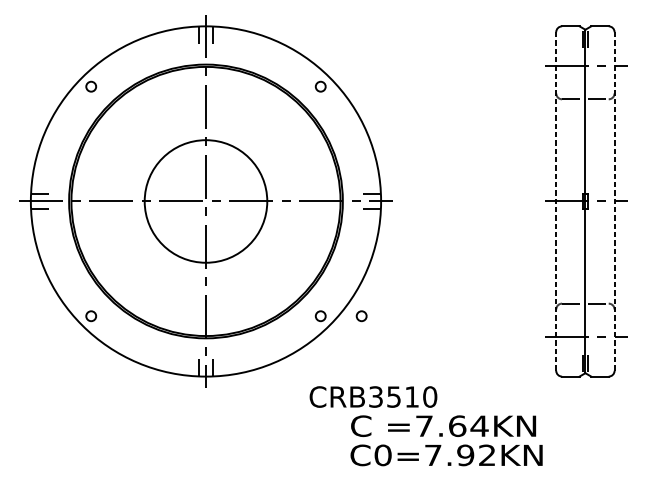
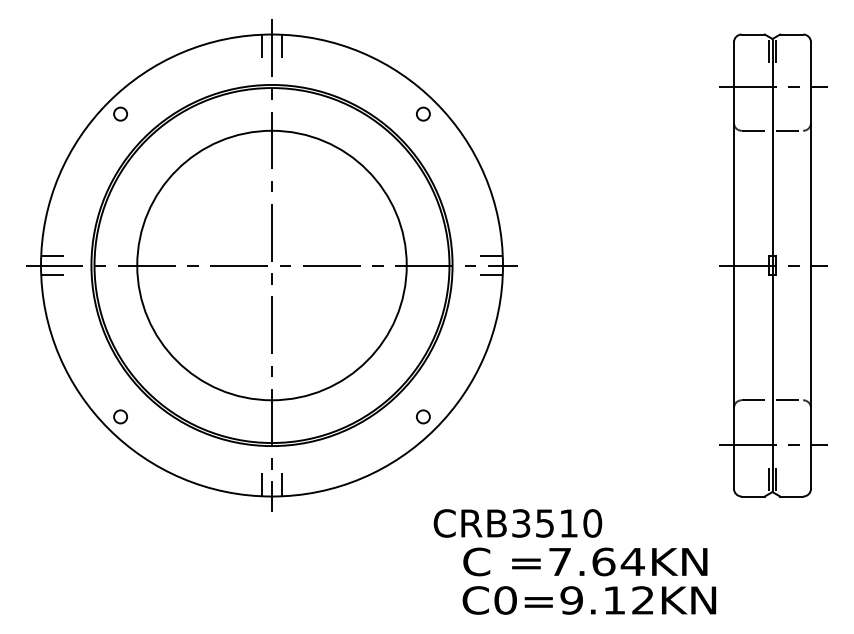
circle: (205, 201) -> (271, 265), size x1.67
line: (555, 201) -> (733, 265), dashed -> solid
line: (614, 201) -> (810, 265), dashed -> solid
circle: (361, 315) -> (477, 416), removed
text: (373, 397) -> (517, 523), moved
text: (448, 455) -> (592, 600), C0=7.92KN -> C0=9.12KN

